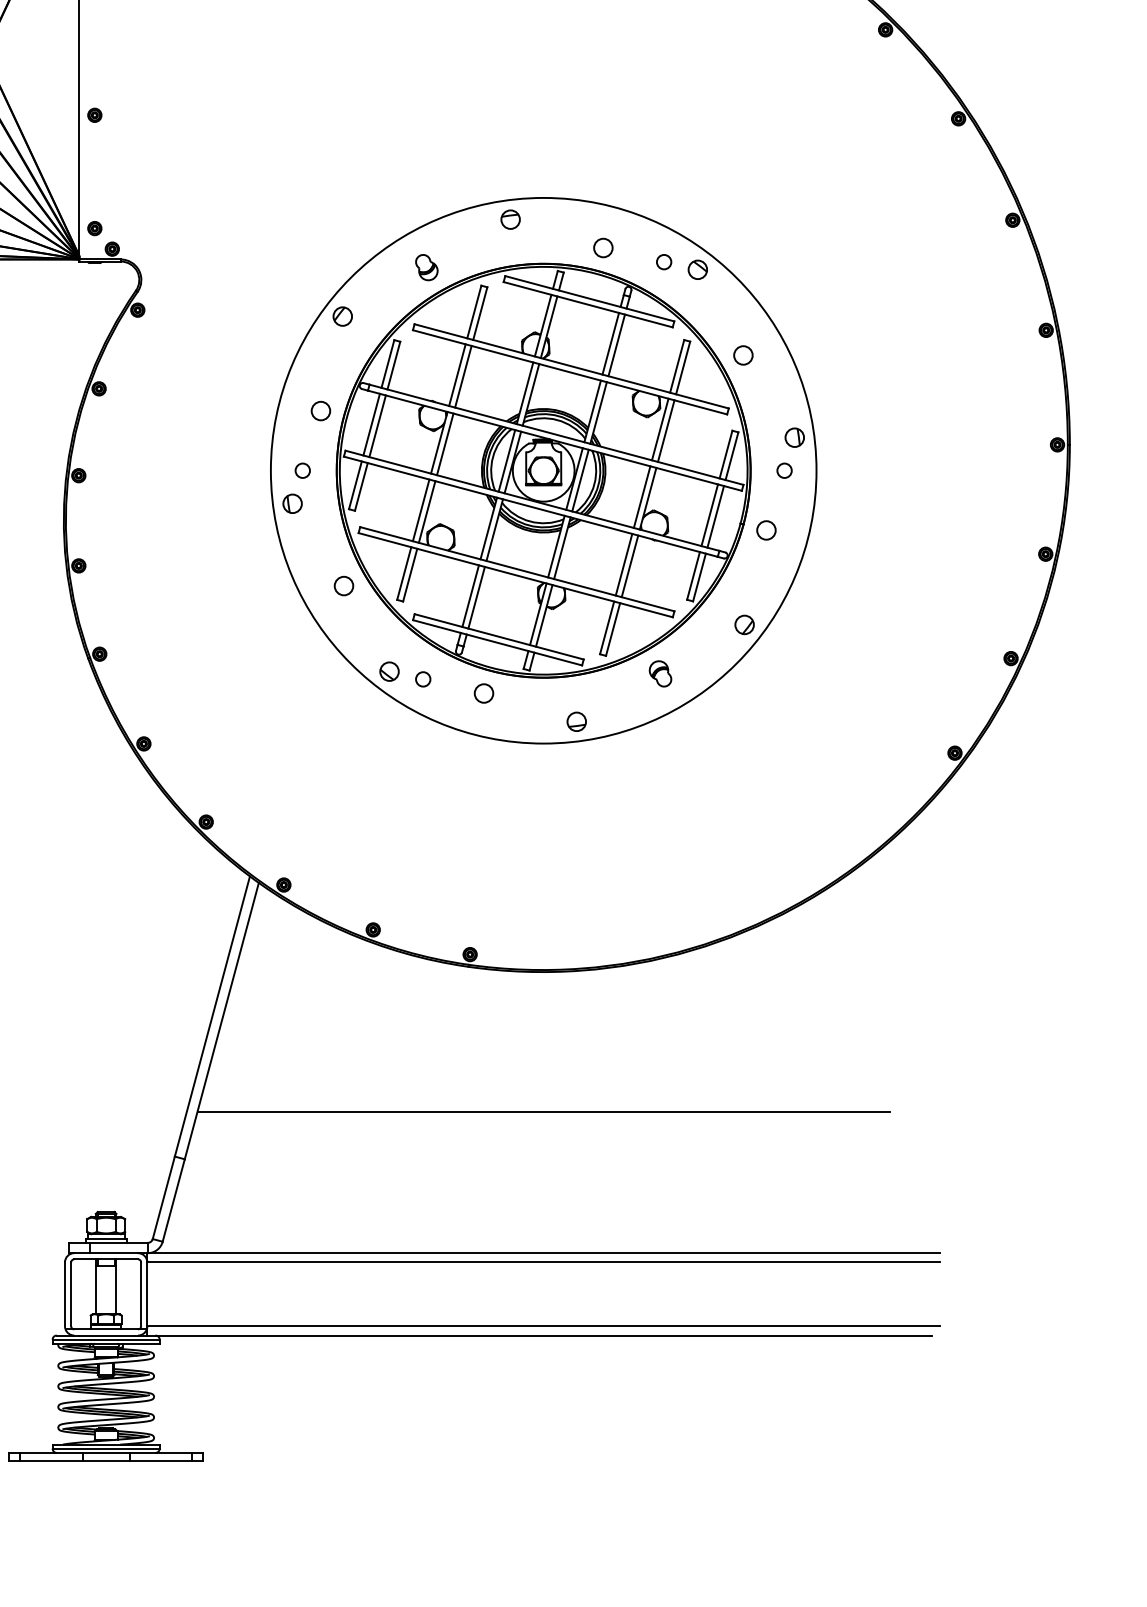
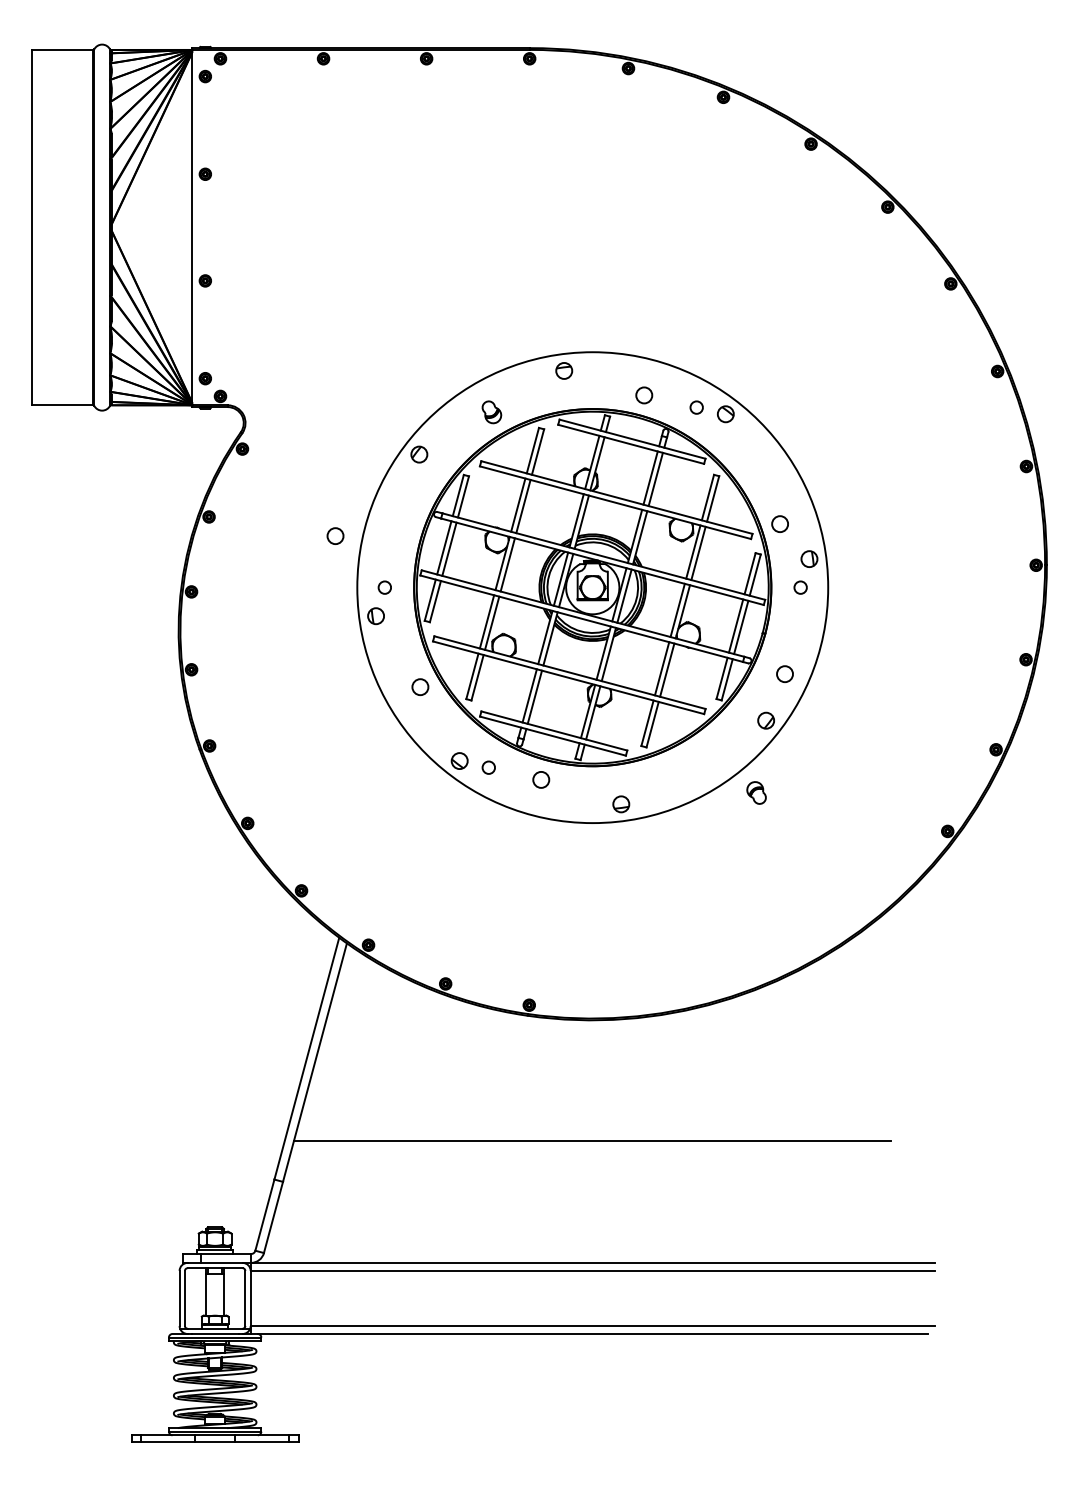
circle: (742, 354) -> (779, 523), moved
circle: (320, 410) -> (335, 535), moved
circle: (765, 529) -> (784, 673), moved
part: (660, 673) -> (756, 792), moved

